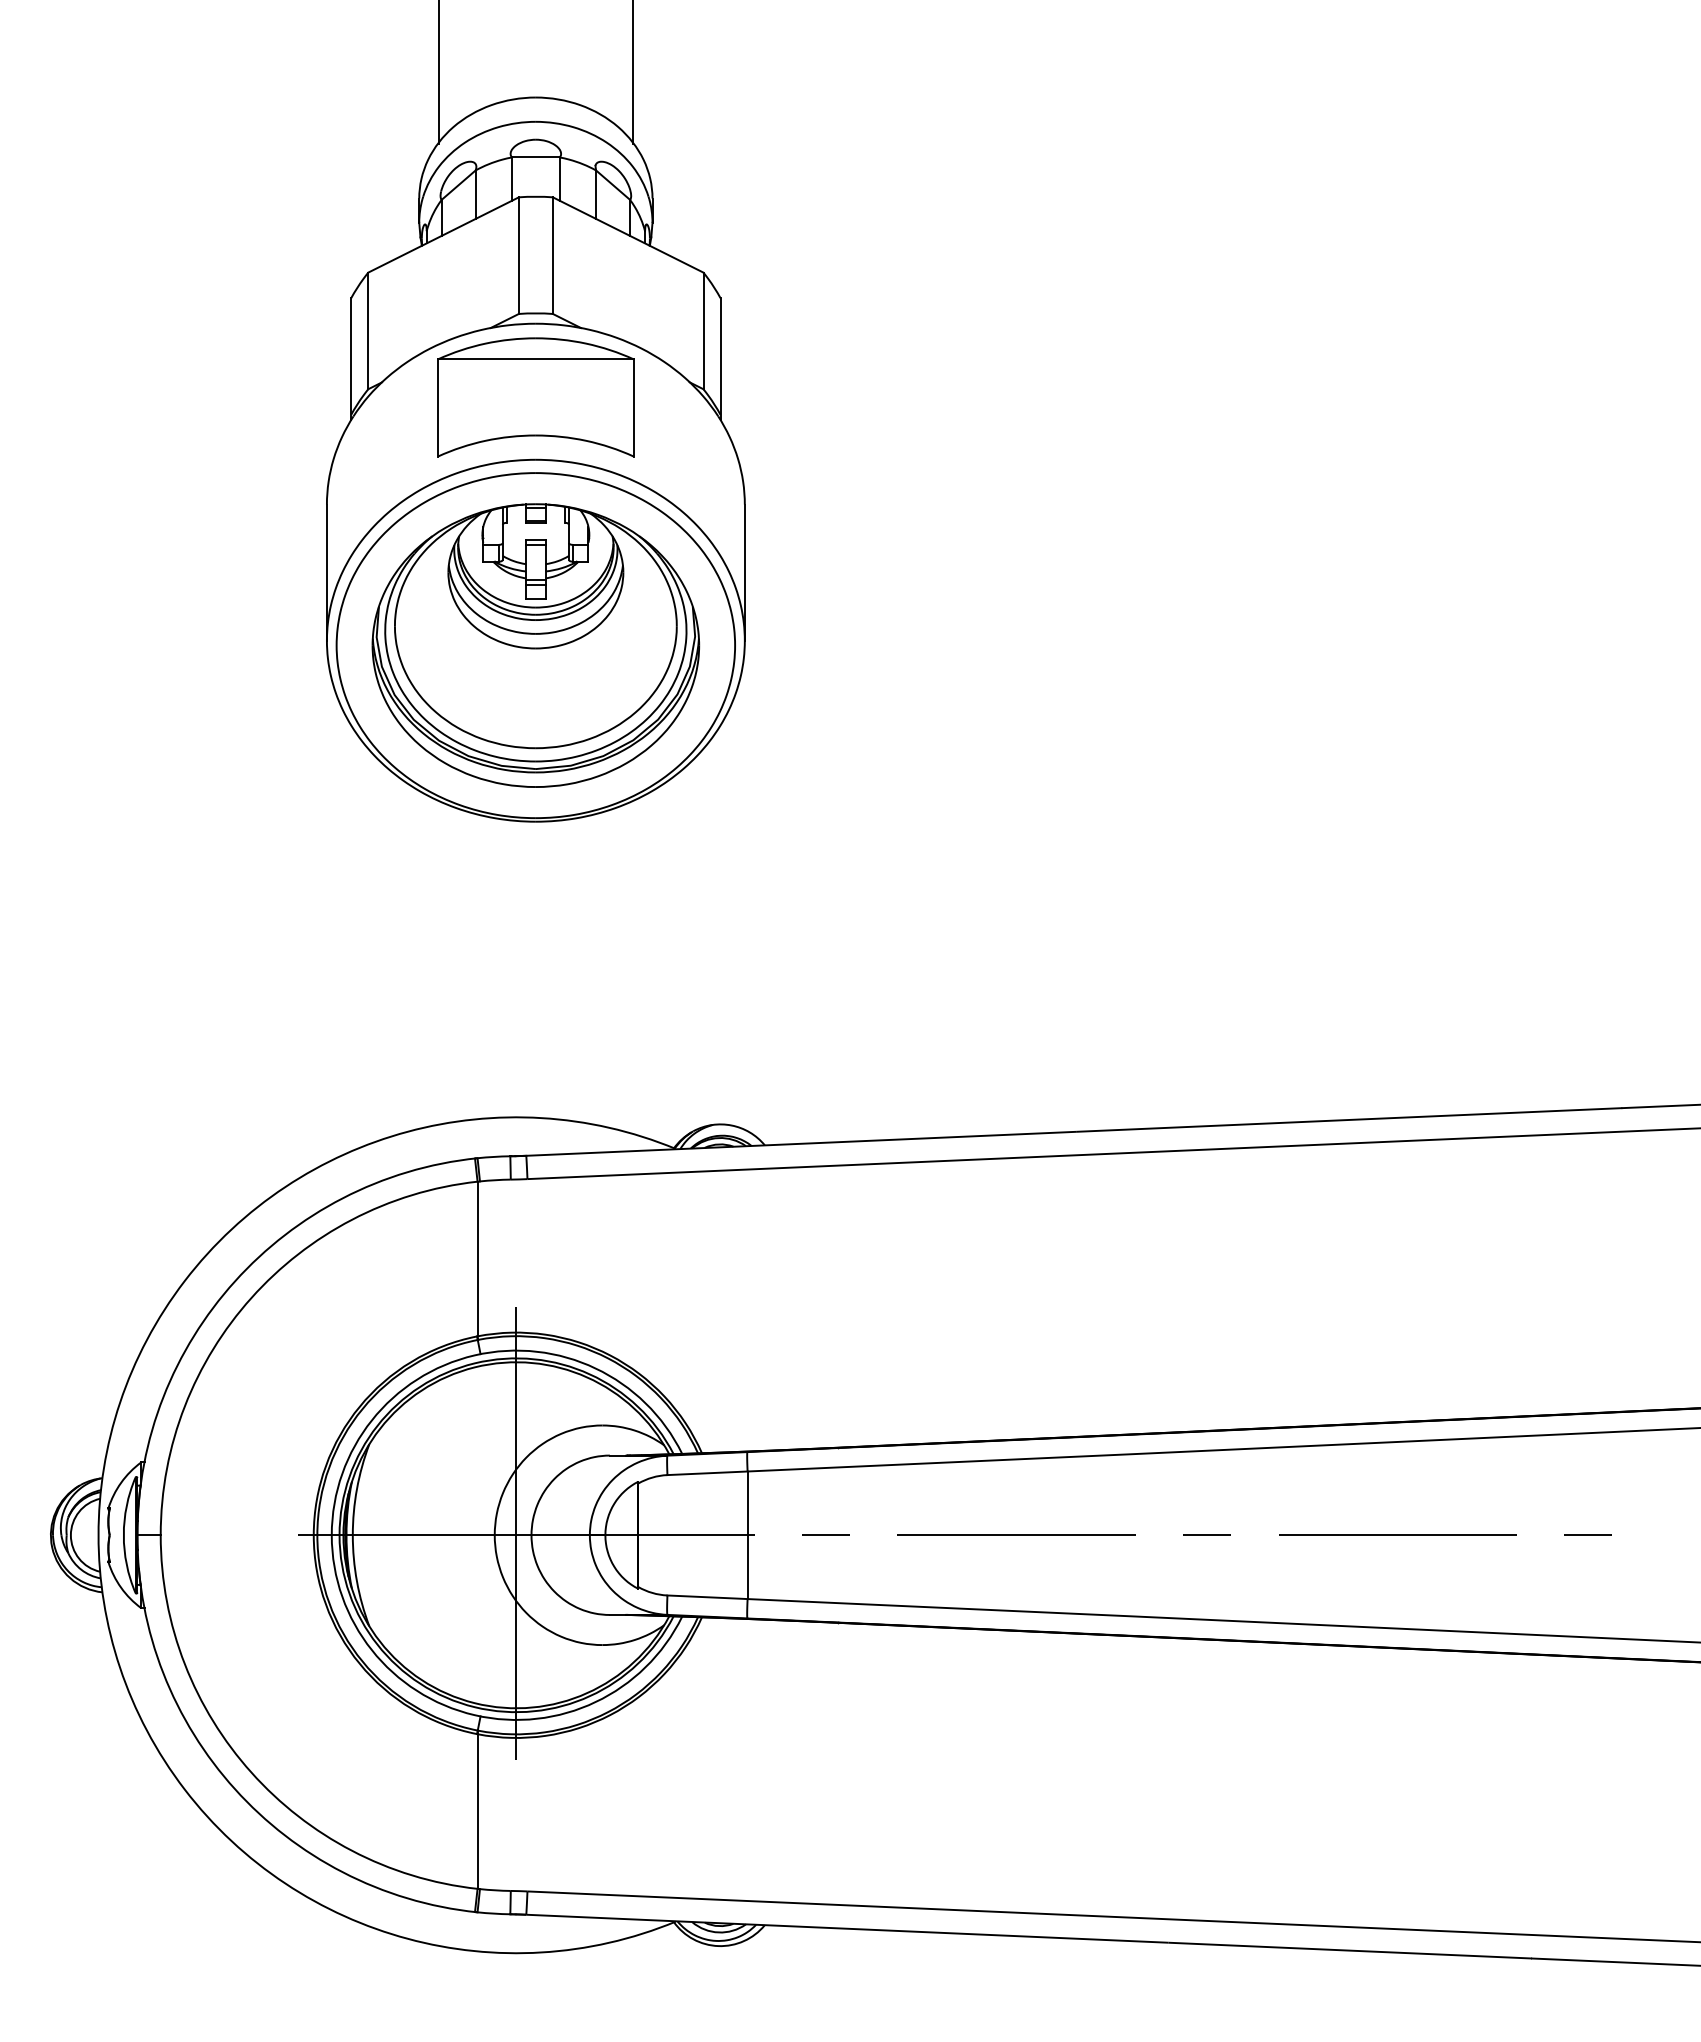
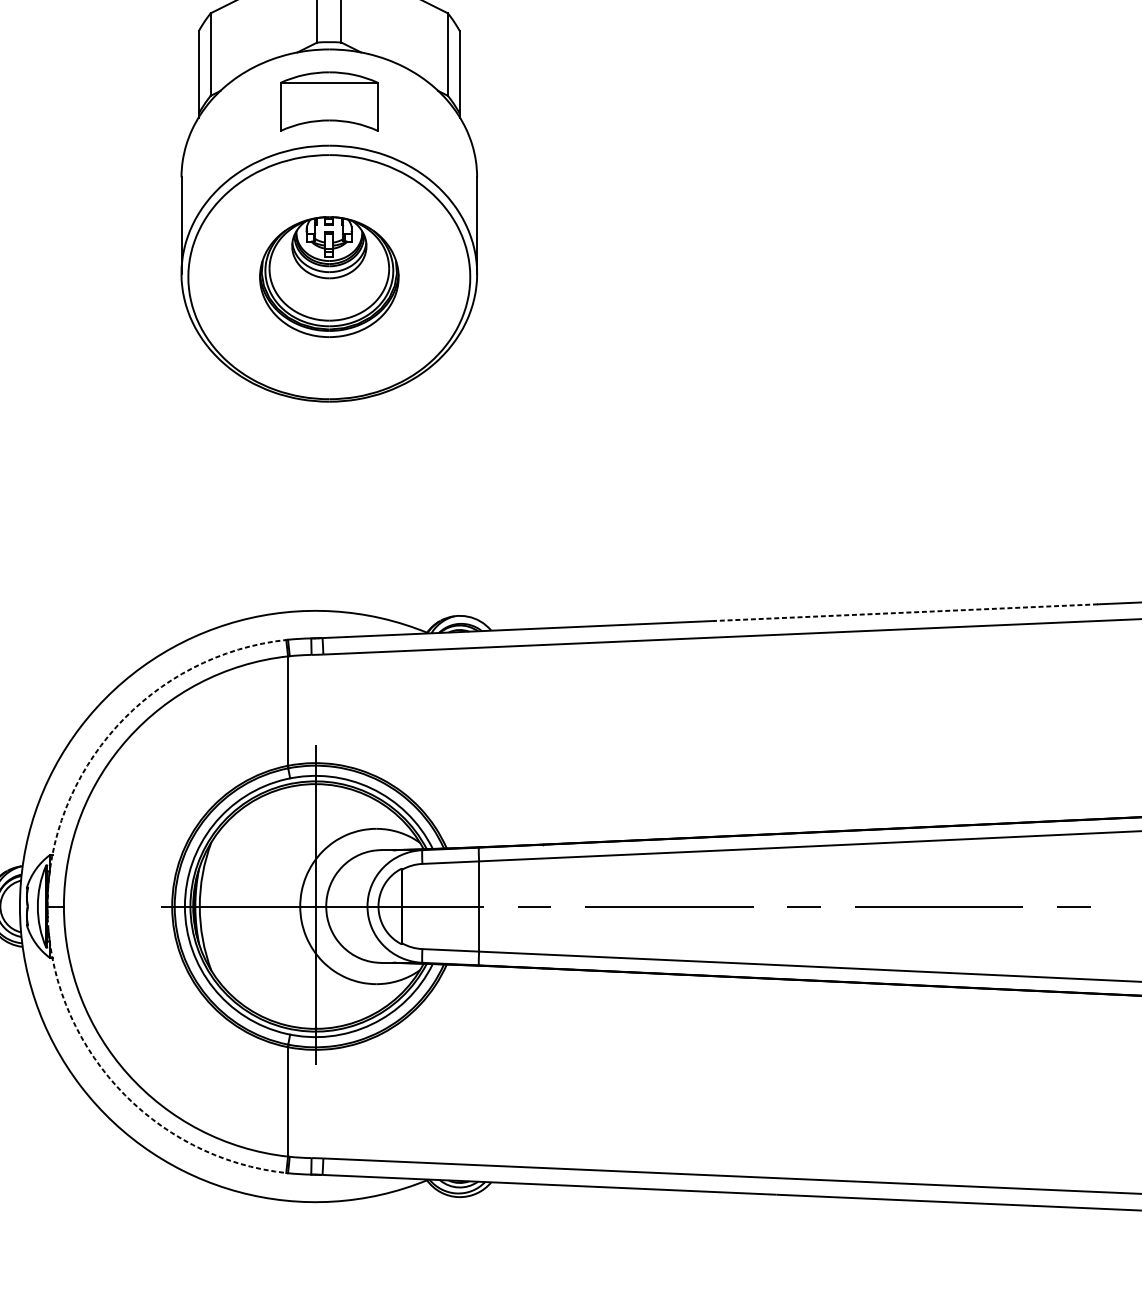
part: (535, 397) -> (329, 101), size x0.7
part: (535, 645) -> (329, 277), size x0.6
line: (1349, 1119) -> (904, 612), solid -> dashed
arc: (137, 1535) -> (47, 906), solid -> dashed

